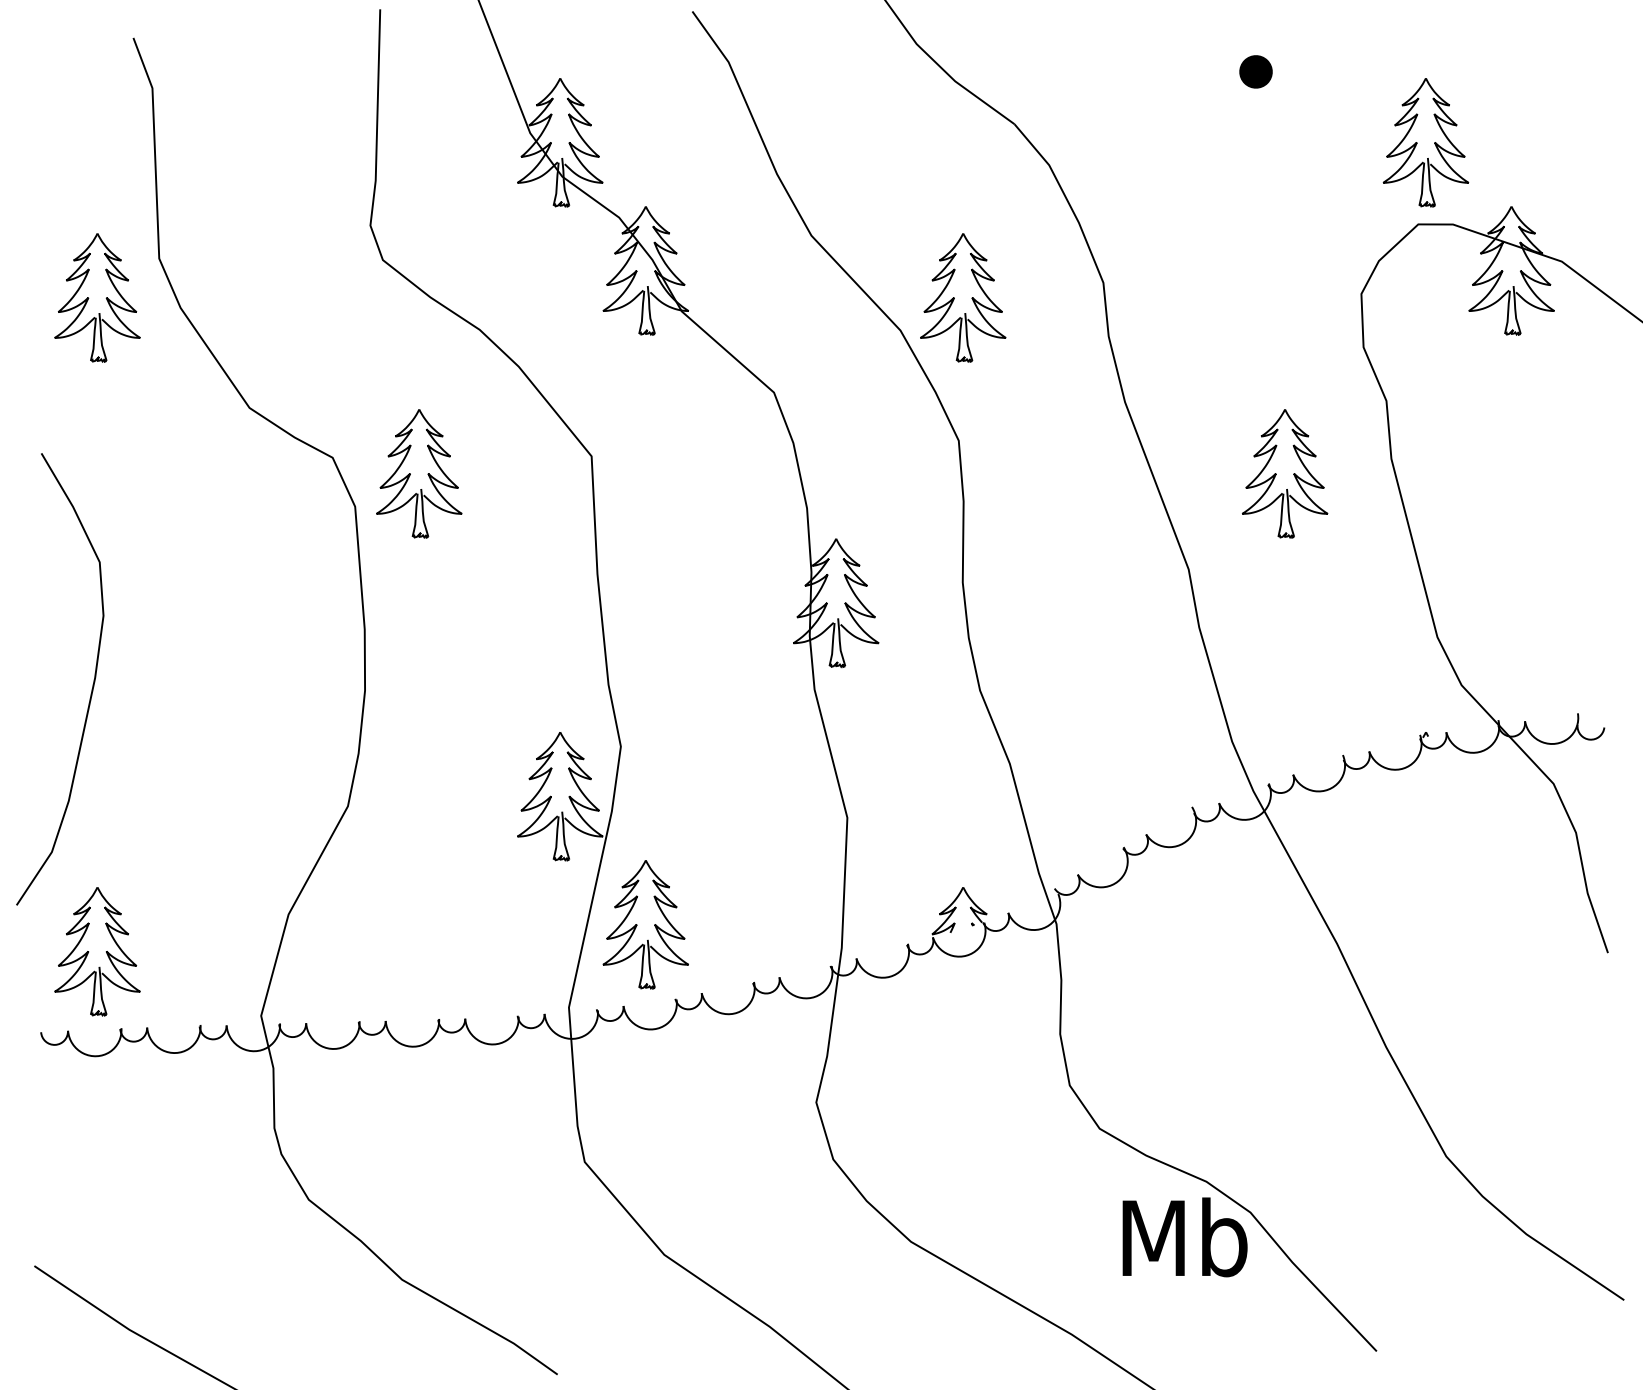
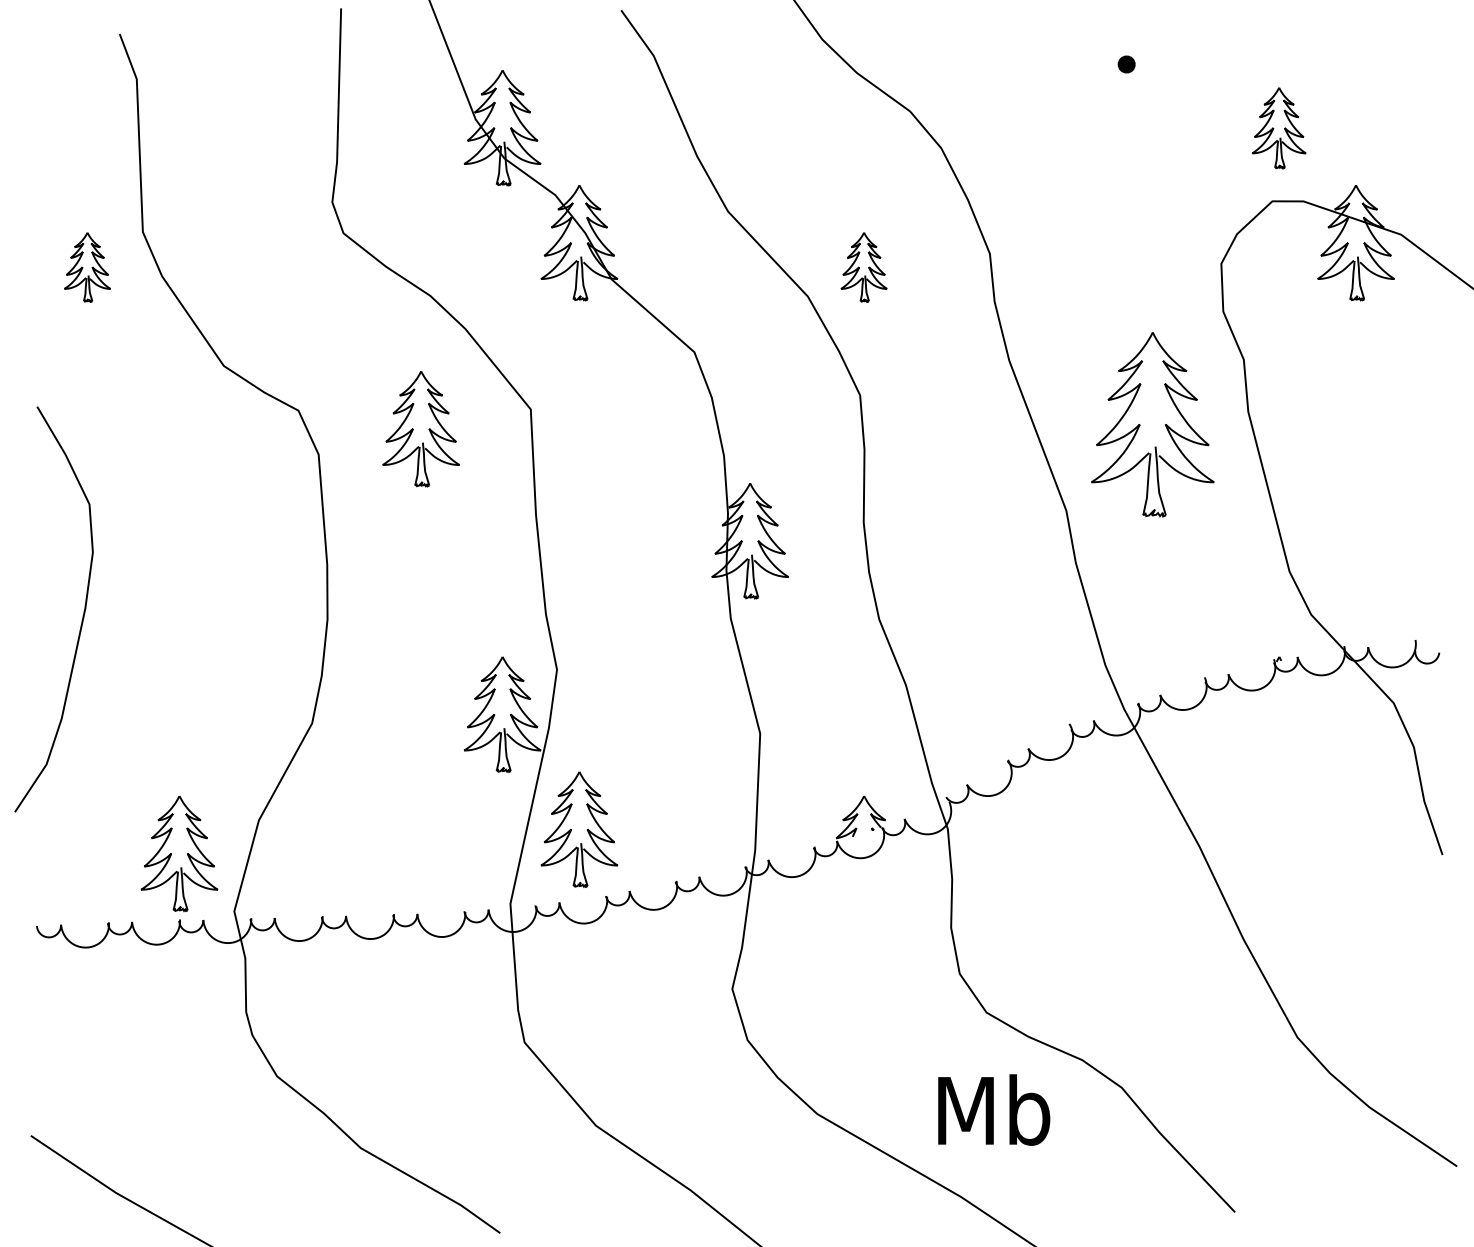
part: (1255, 71) -> (1126, 64), size x0.6
part: (1425, 143) -> (1278, 128), size x0.7
part: (97, 298) -> (87, 267), size x0.6
part: (962, 298) -> (863, 267), size x0.6
part: (418, 474) -> (420, 429), moved
part: (1284, 474) -> (1152, 425), size x1.6
part: (97, 951) -> (179, 853), moved
text: (1185, 1236) -> (994, 1109), moved

